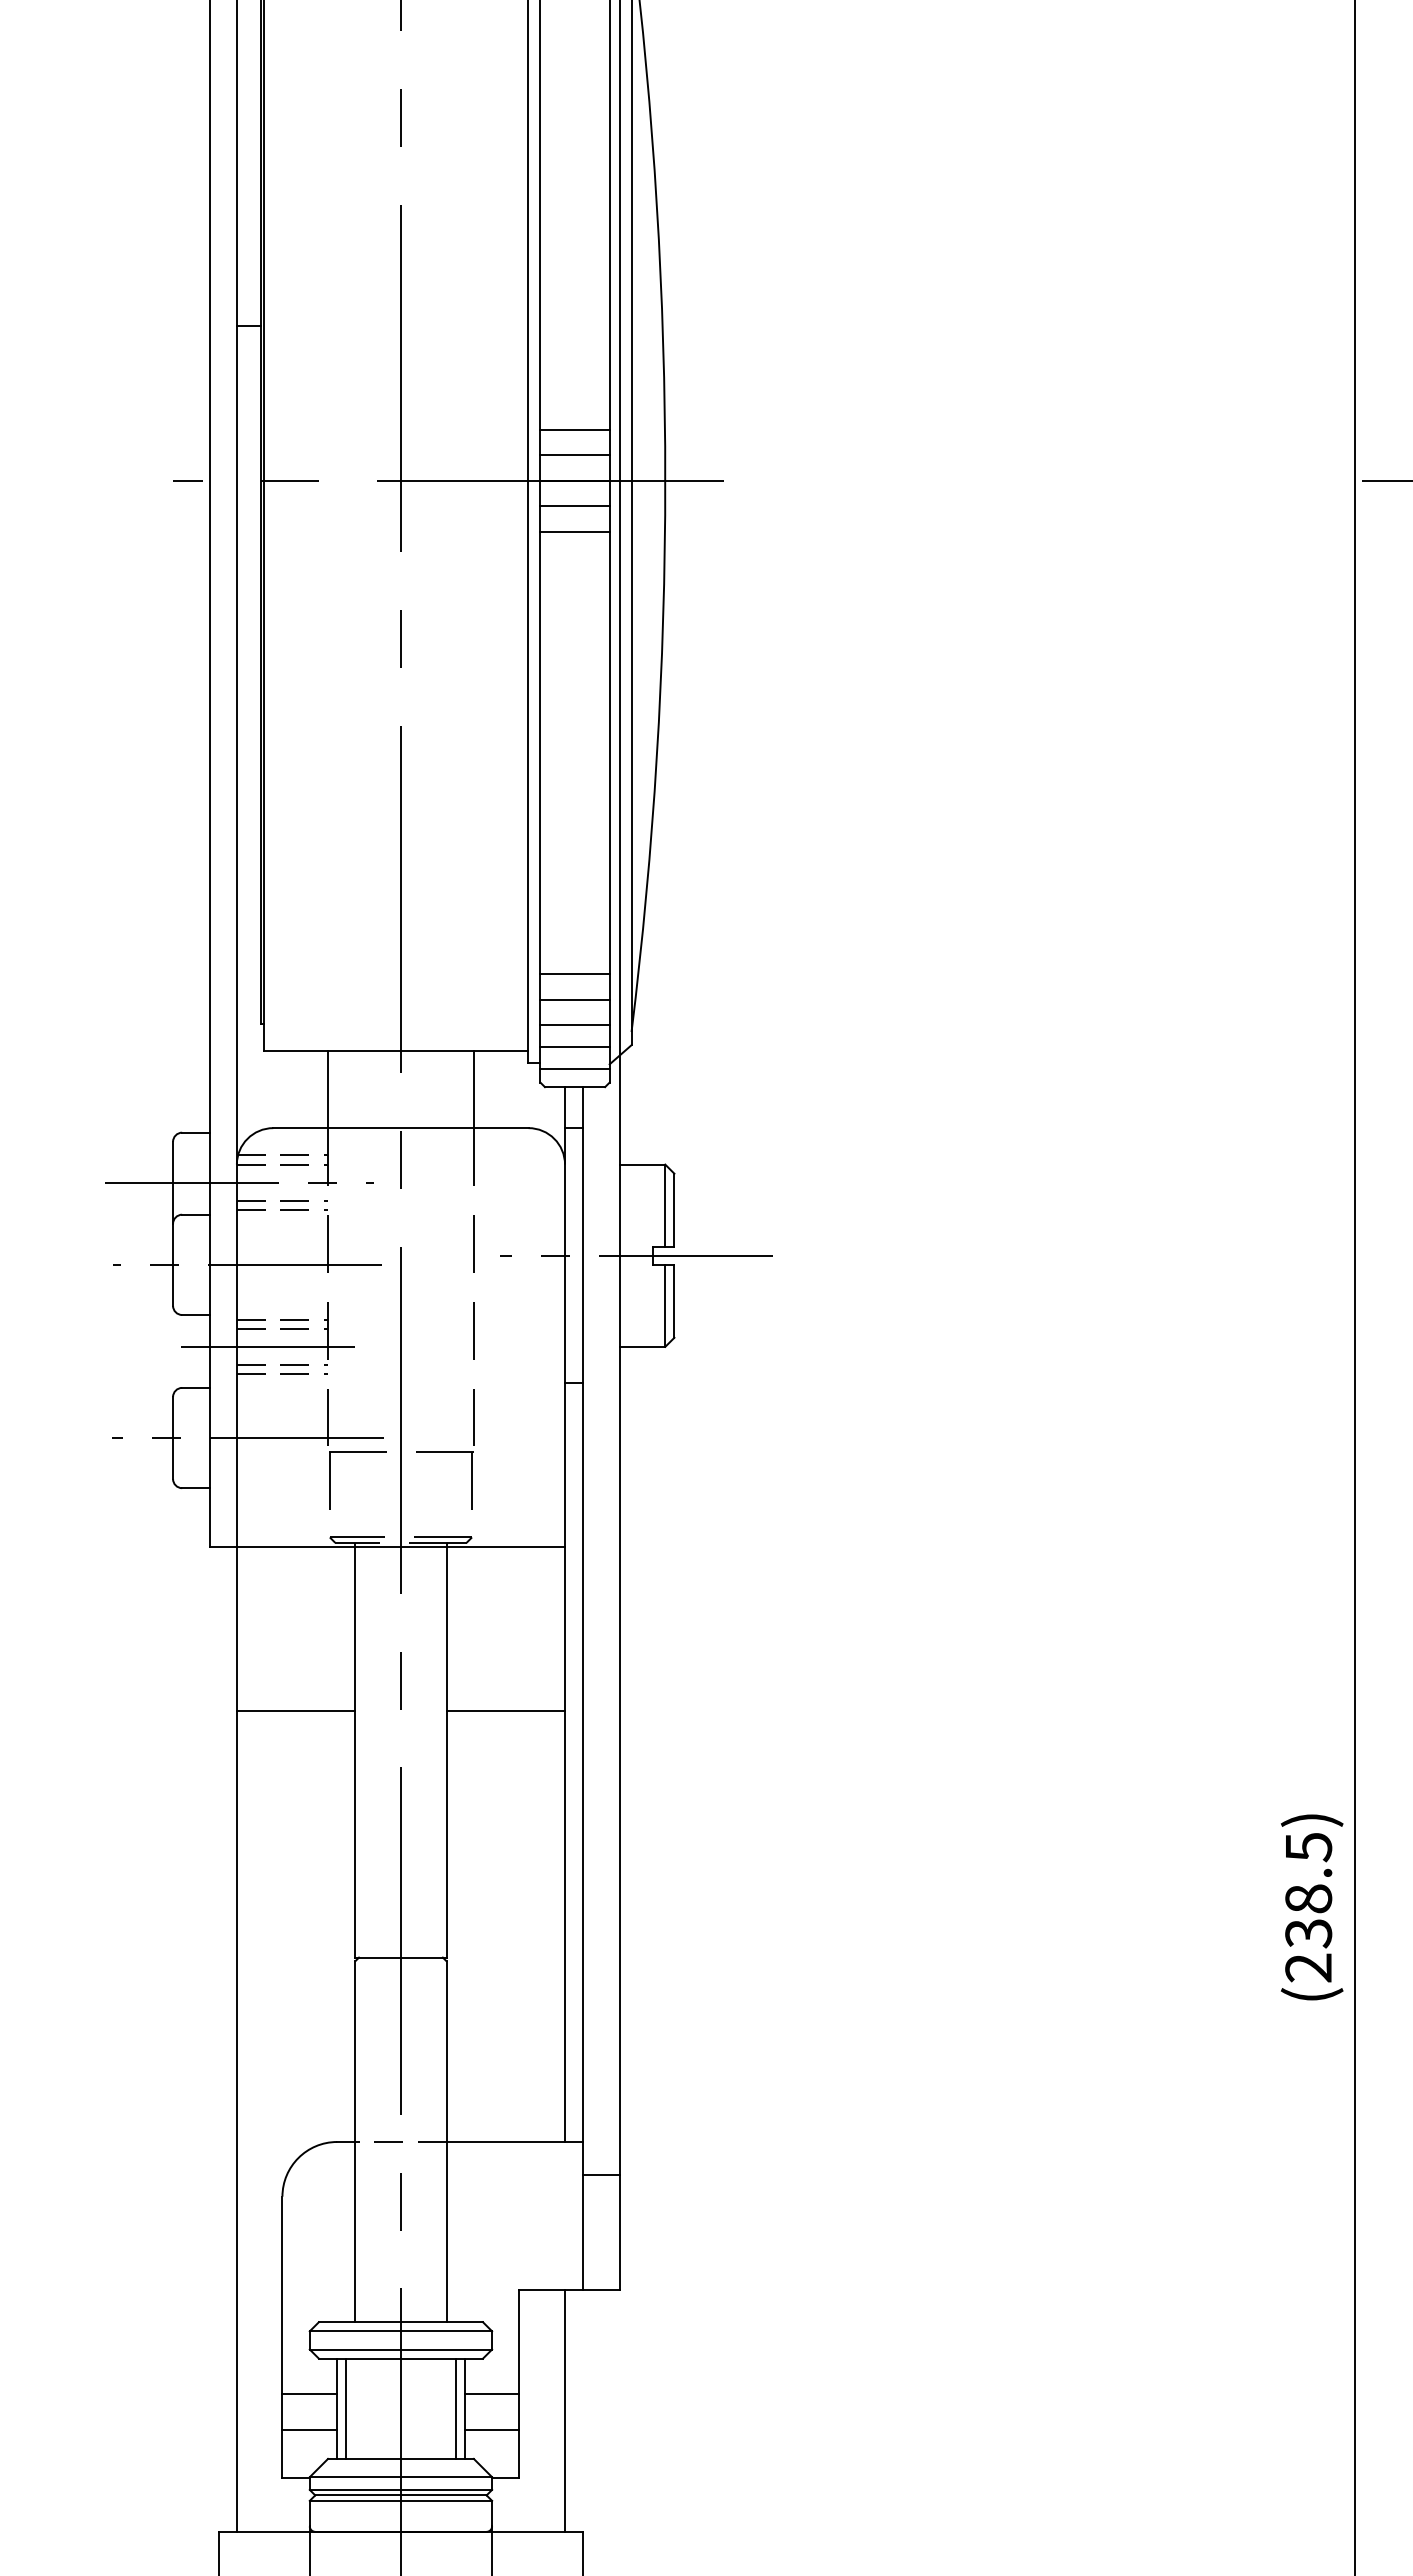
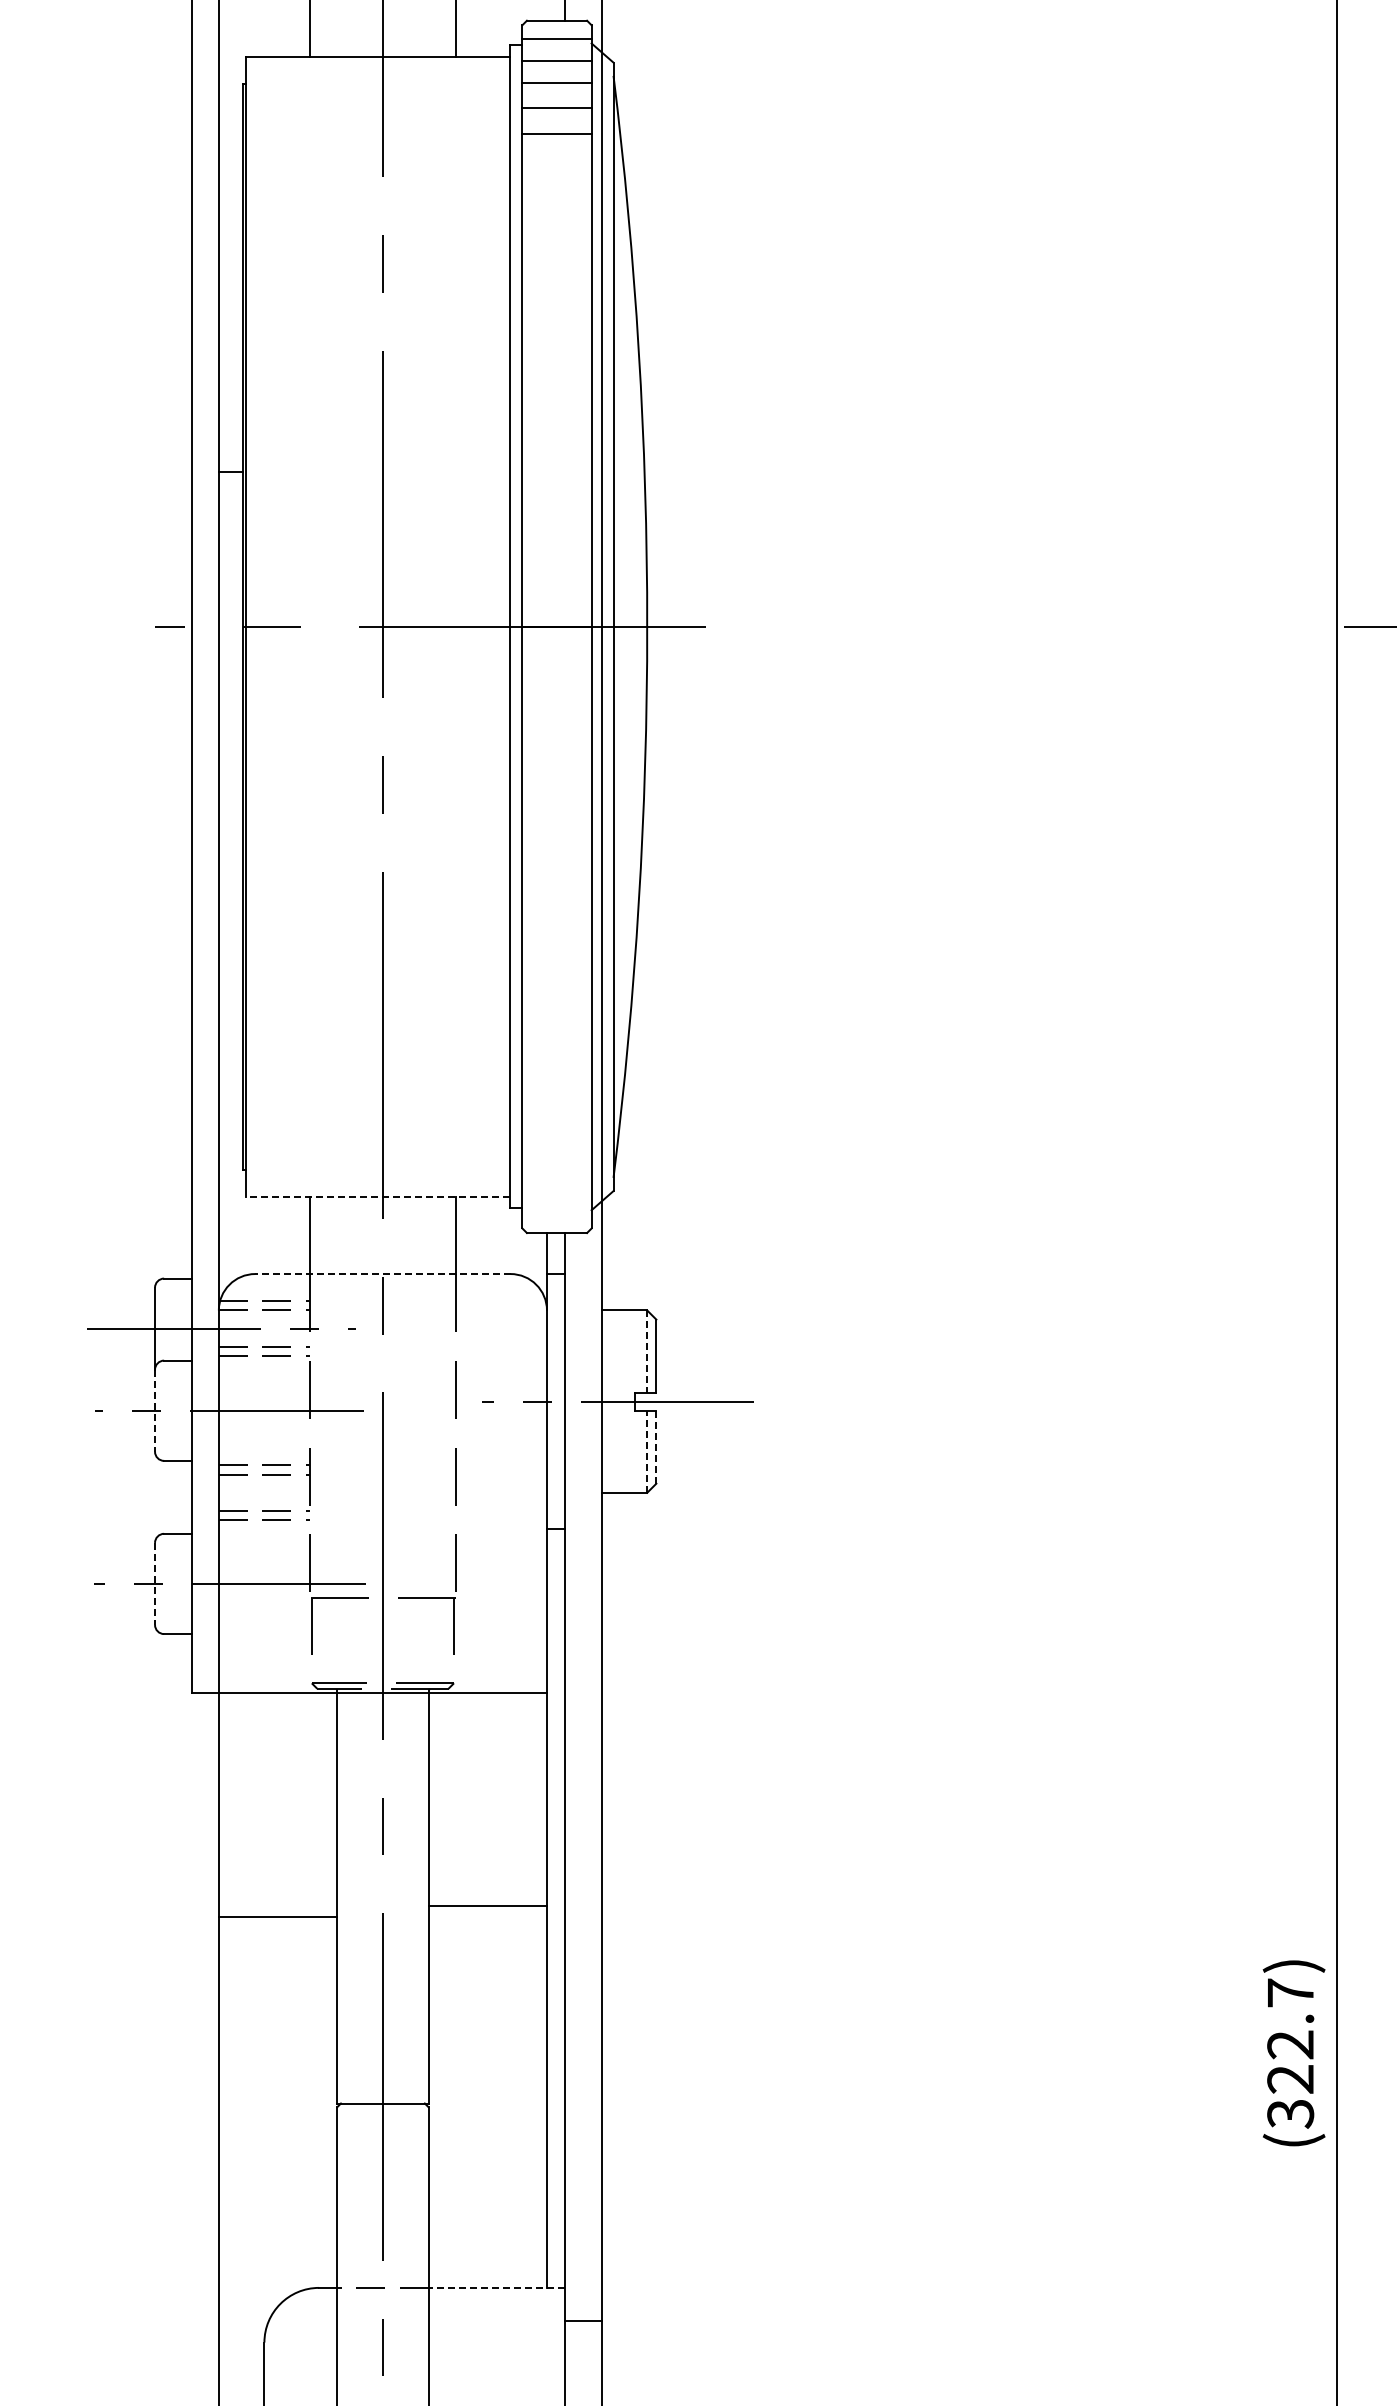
line: (574, 429) -> (556, 575), removed
line: (574, 455) -> (556, 601), removed
line: (574, 506) -> (556, 652), removed
line: (574, 532) -> (556, 678), removed
line: (574, 974) -> (556, 1120), removed
line: (574, 999) -> (556, 1145), removed
line: (574, 1025) -> (556, 1171), removed
line: (574, 1047) -> (556, 1193), removed
line: (395, 1050) -> (377, 1196), solid -> dashed
line: (574, 1068) -> (556, 1214), removed
line: (400, 1128) -> (382, 1274), solid -> dashed
line: (665, 1206) -> (647, 1352), solid -> dashed
line: (173, 1265) -> (155, 1411), solid -> dashed
line: (674, 1300) -> (656, 1446), solid -> dashed
line: (665, 1305) -> (647, 1451), solid -> dashed
line: (277, 1346) -> (259, 1492), removed
line: (173, 1438) -> (155, 1584), solid -> dashed
line: (295, 1711) -> (277, 1917), moved
line: (505, 1711) -> (487, 1906), moved
text: (1308, 1907) -> (1290, 2053), (238.5) -> (322.7)
line: (514, 2141) -> (496, 2287), solid -> dashed

